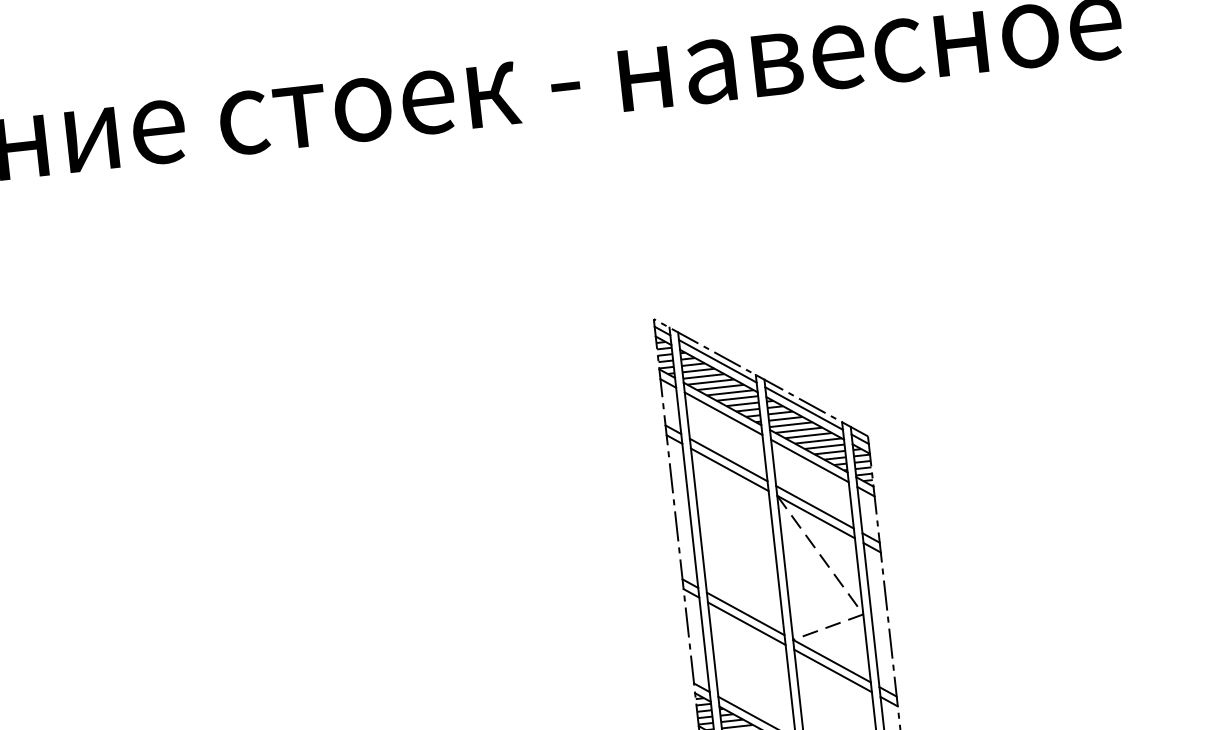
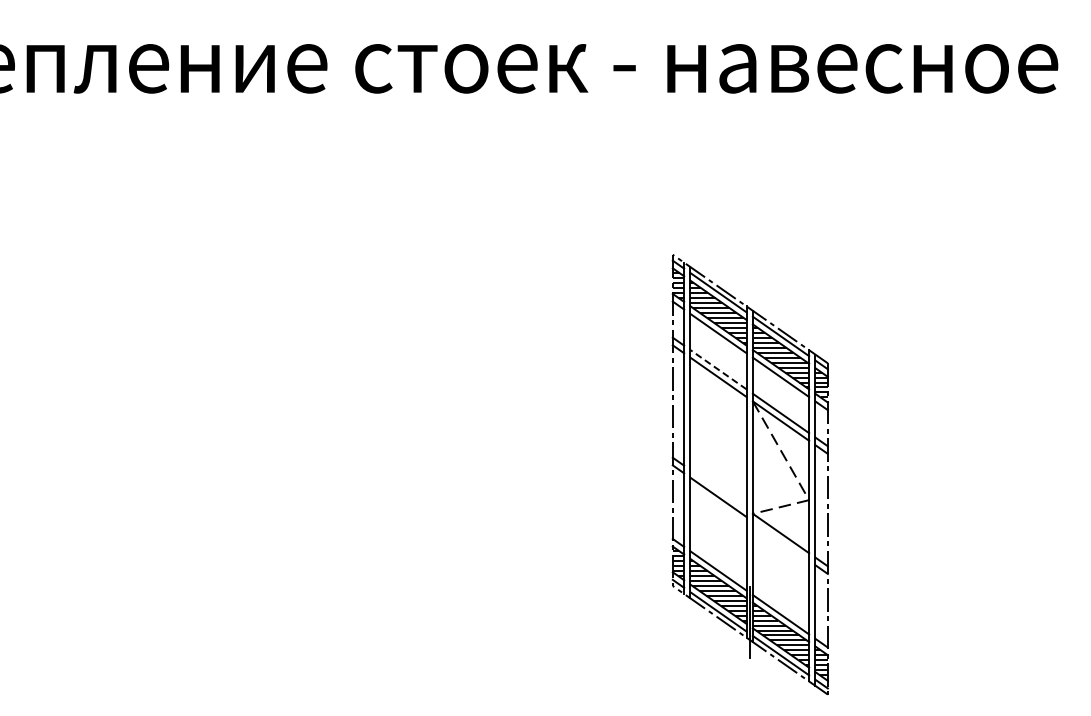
line: (728, 459) -> (718, 369), solid -> dashed
line: (745, 613) -> (718, 489), removed
line: (832, 670) -> (780, 540), removed

